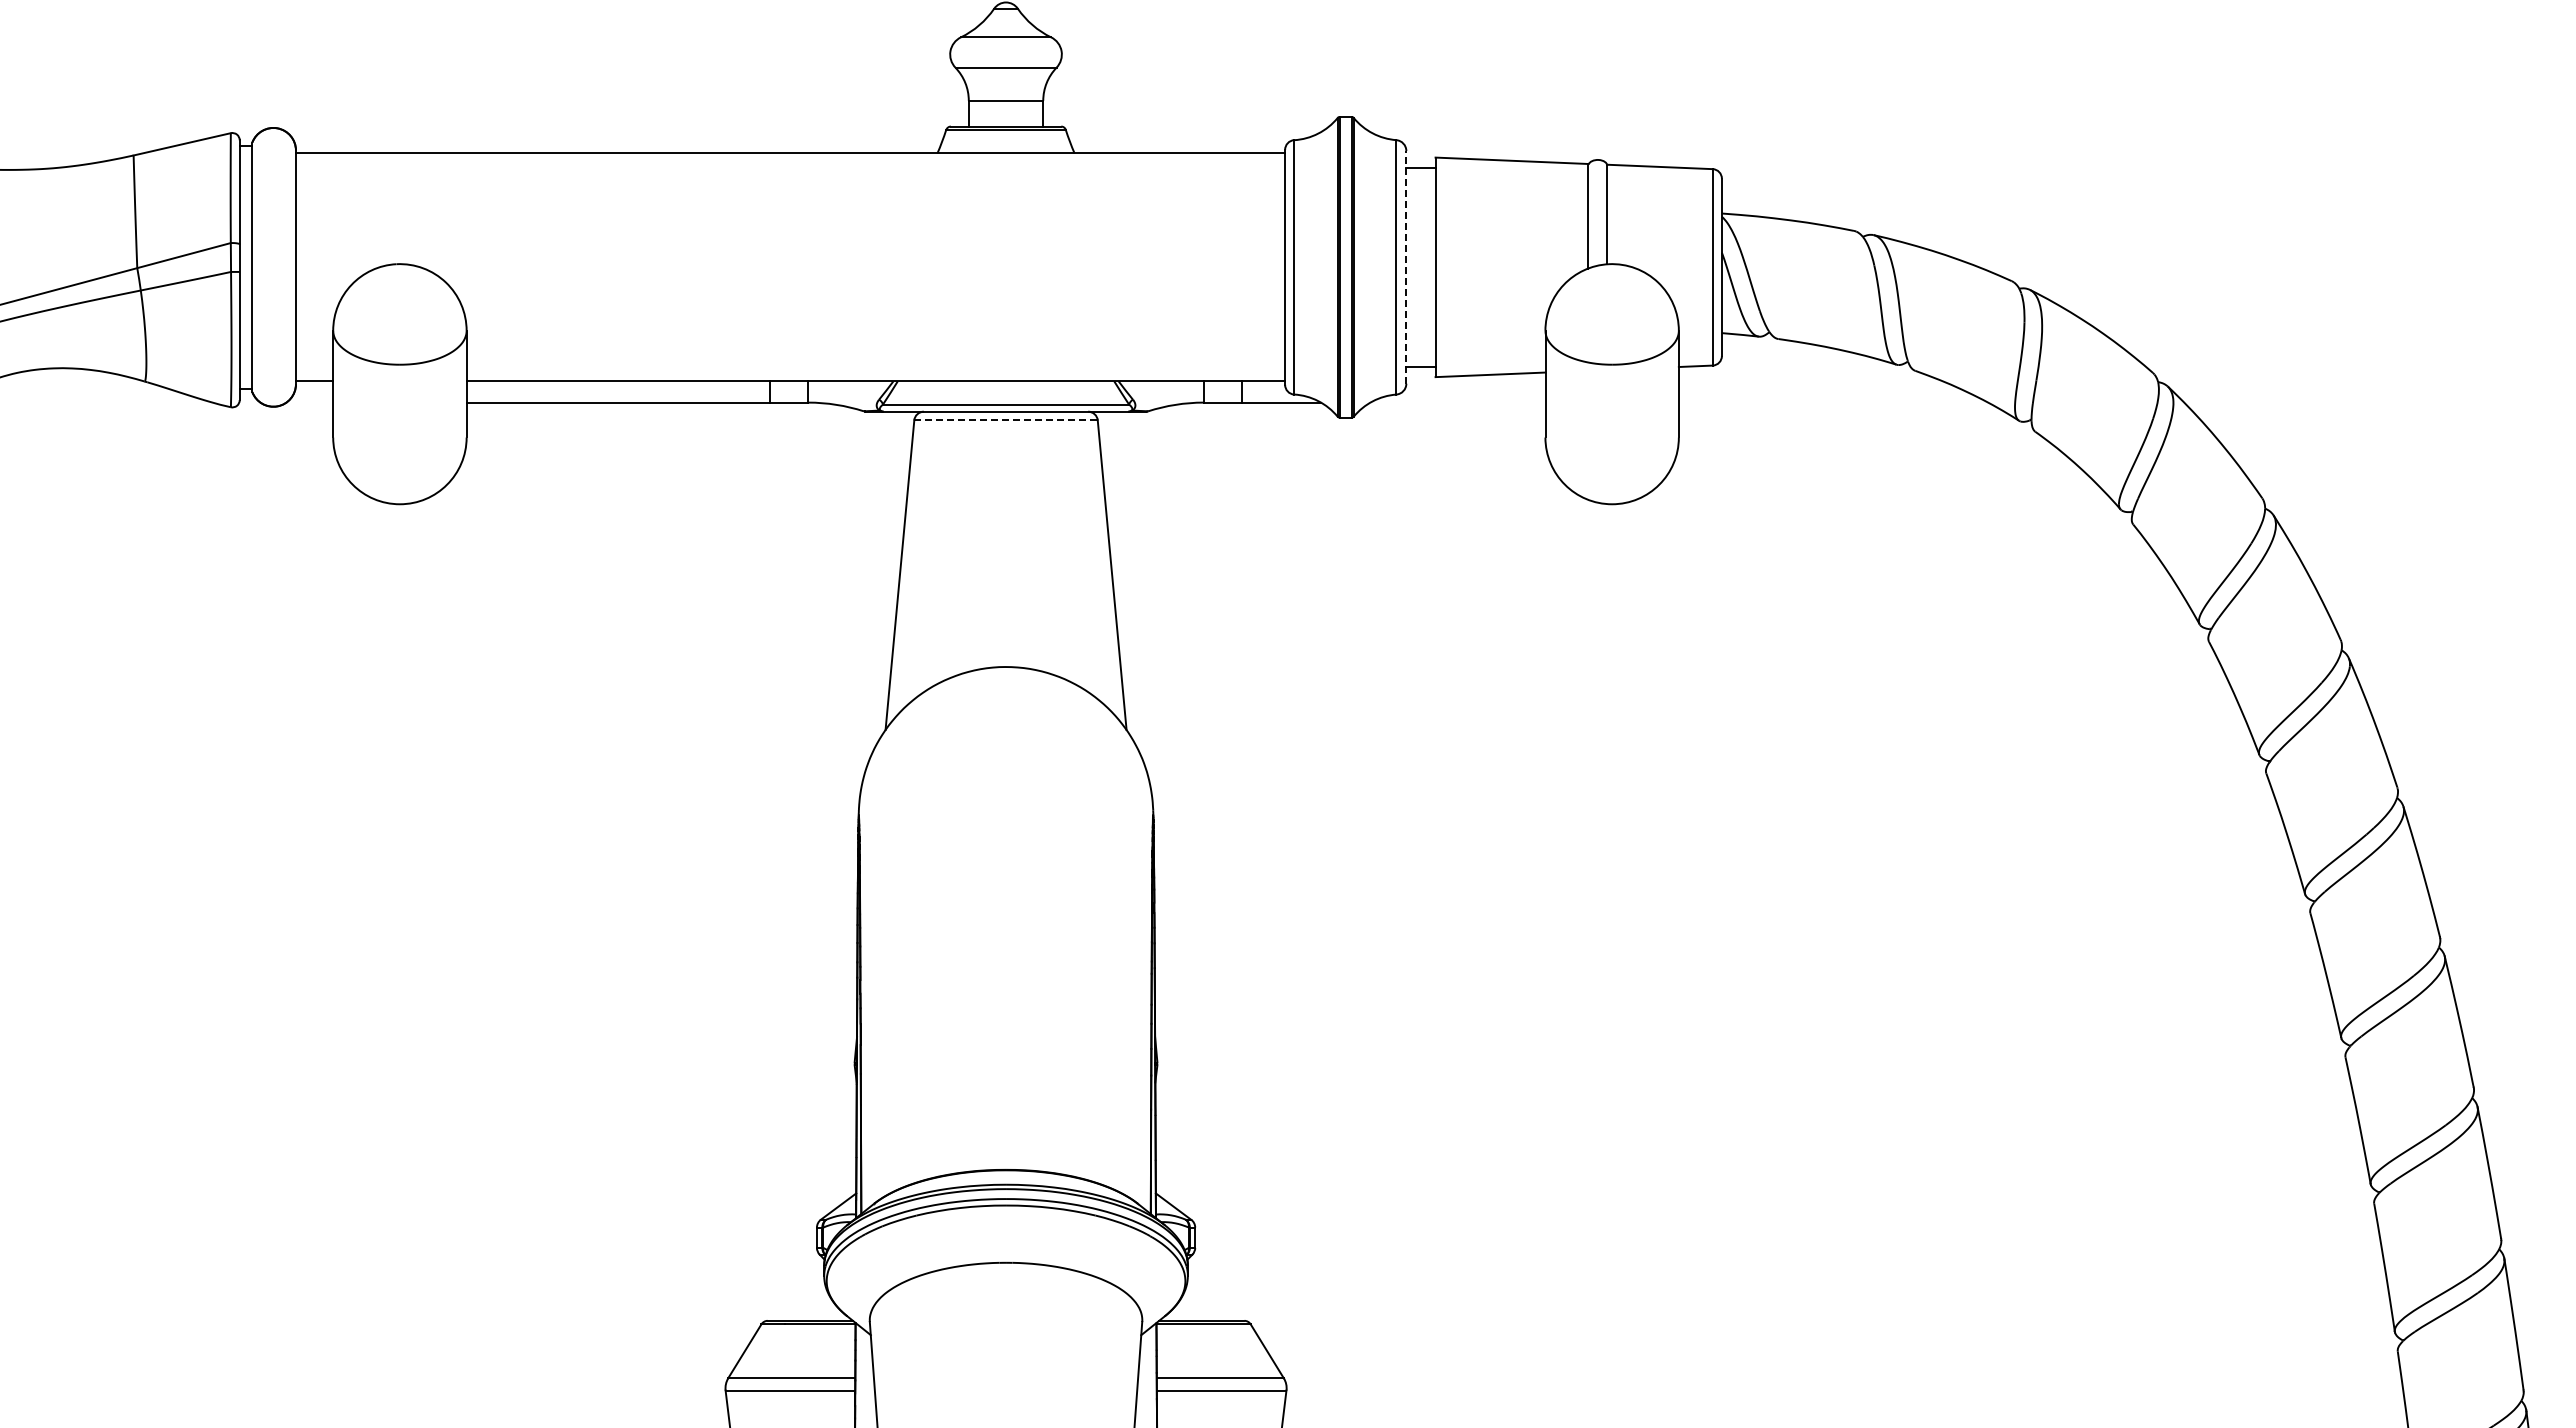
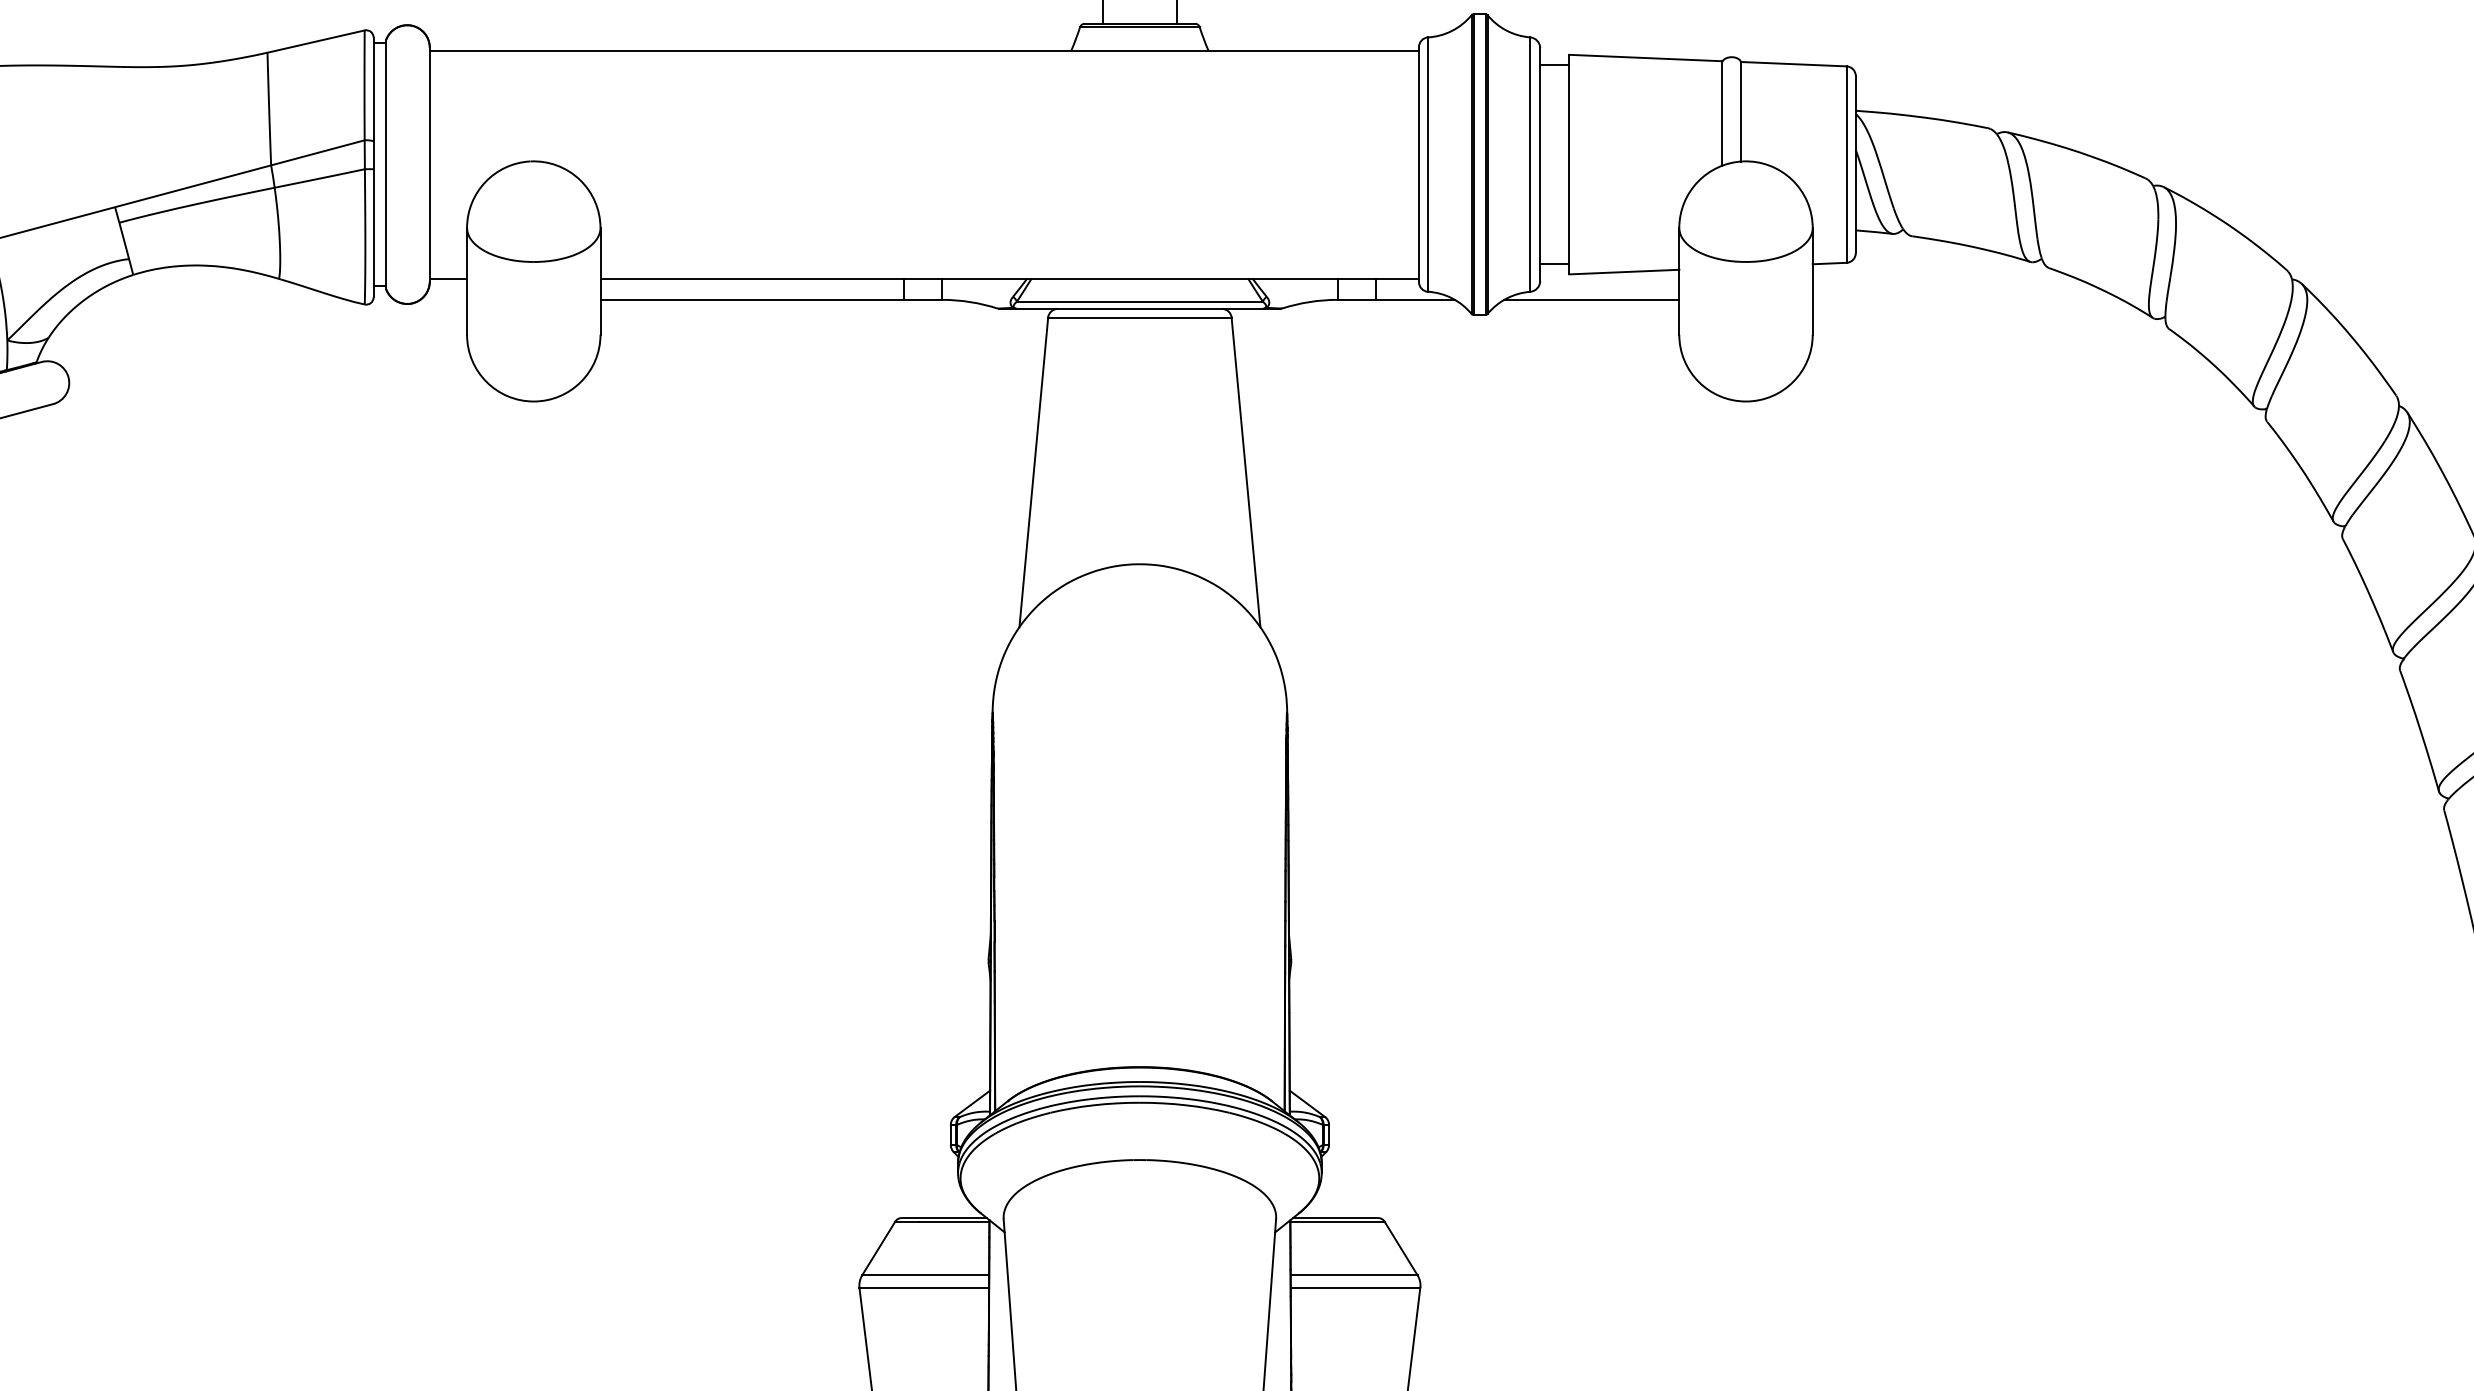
line: (1406, 266) -> (1540, 163), dashed -> solid
line: (1457, 402) -> (1591, 299), added
line: (1006, 420) -> (1140, 317), dashed -> solid

